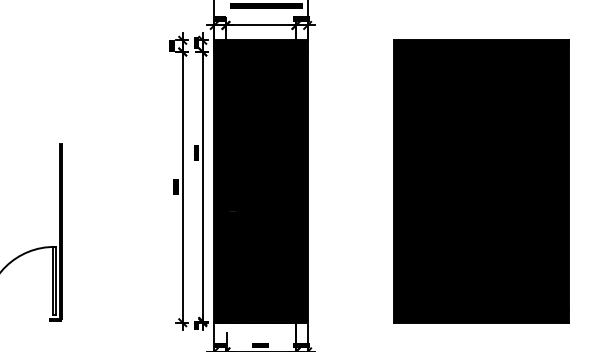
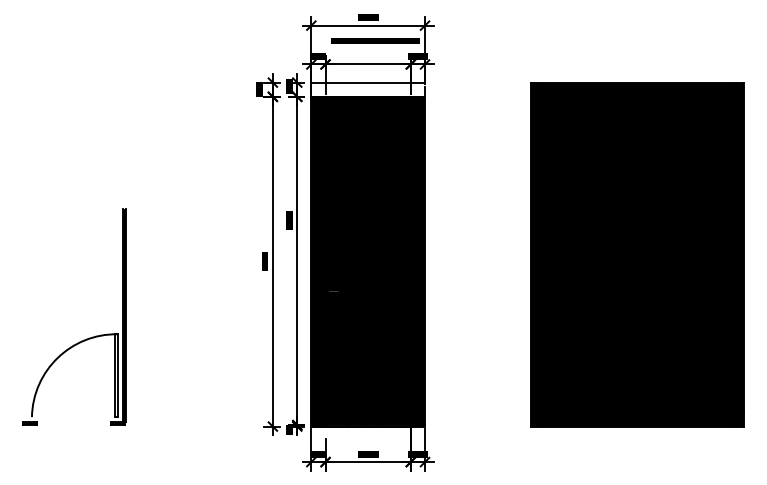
fill: (261, 46) -> (368, 89), removed

